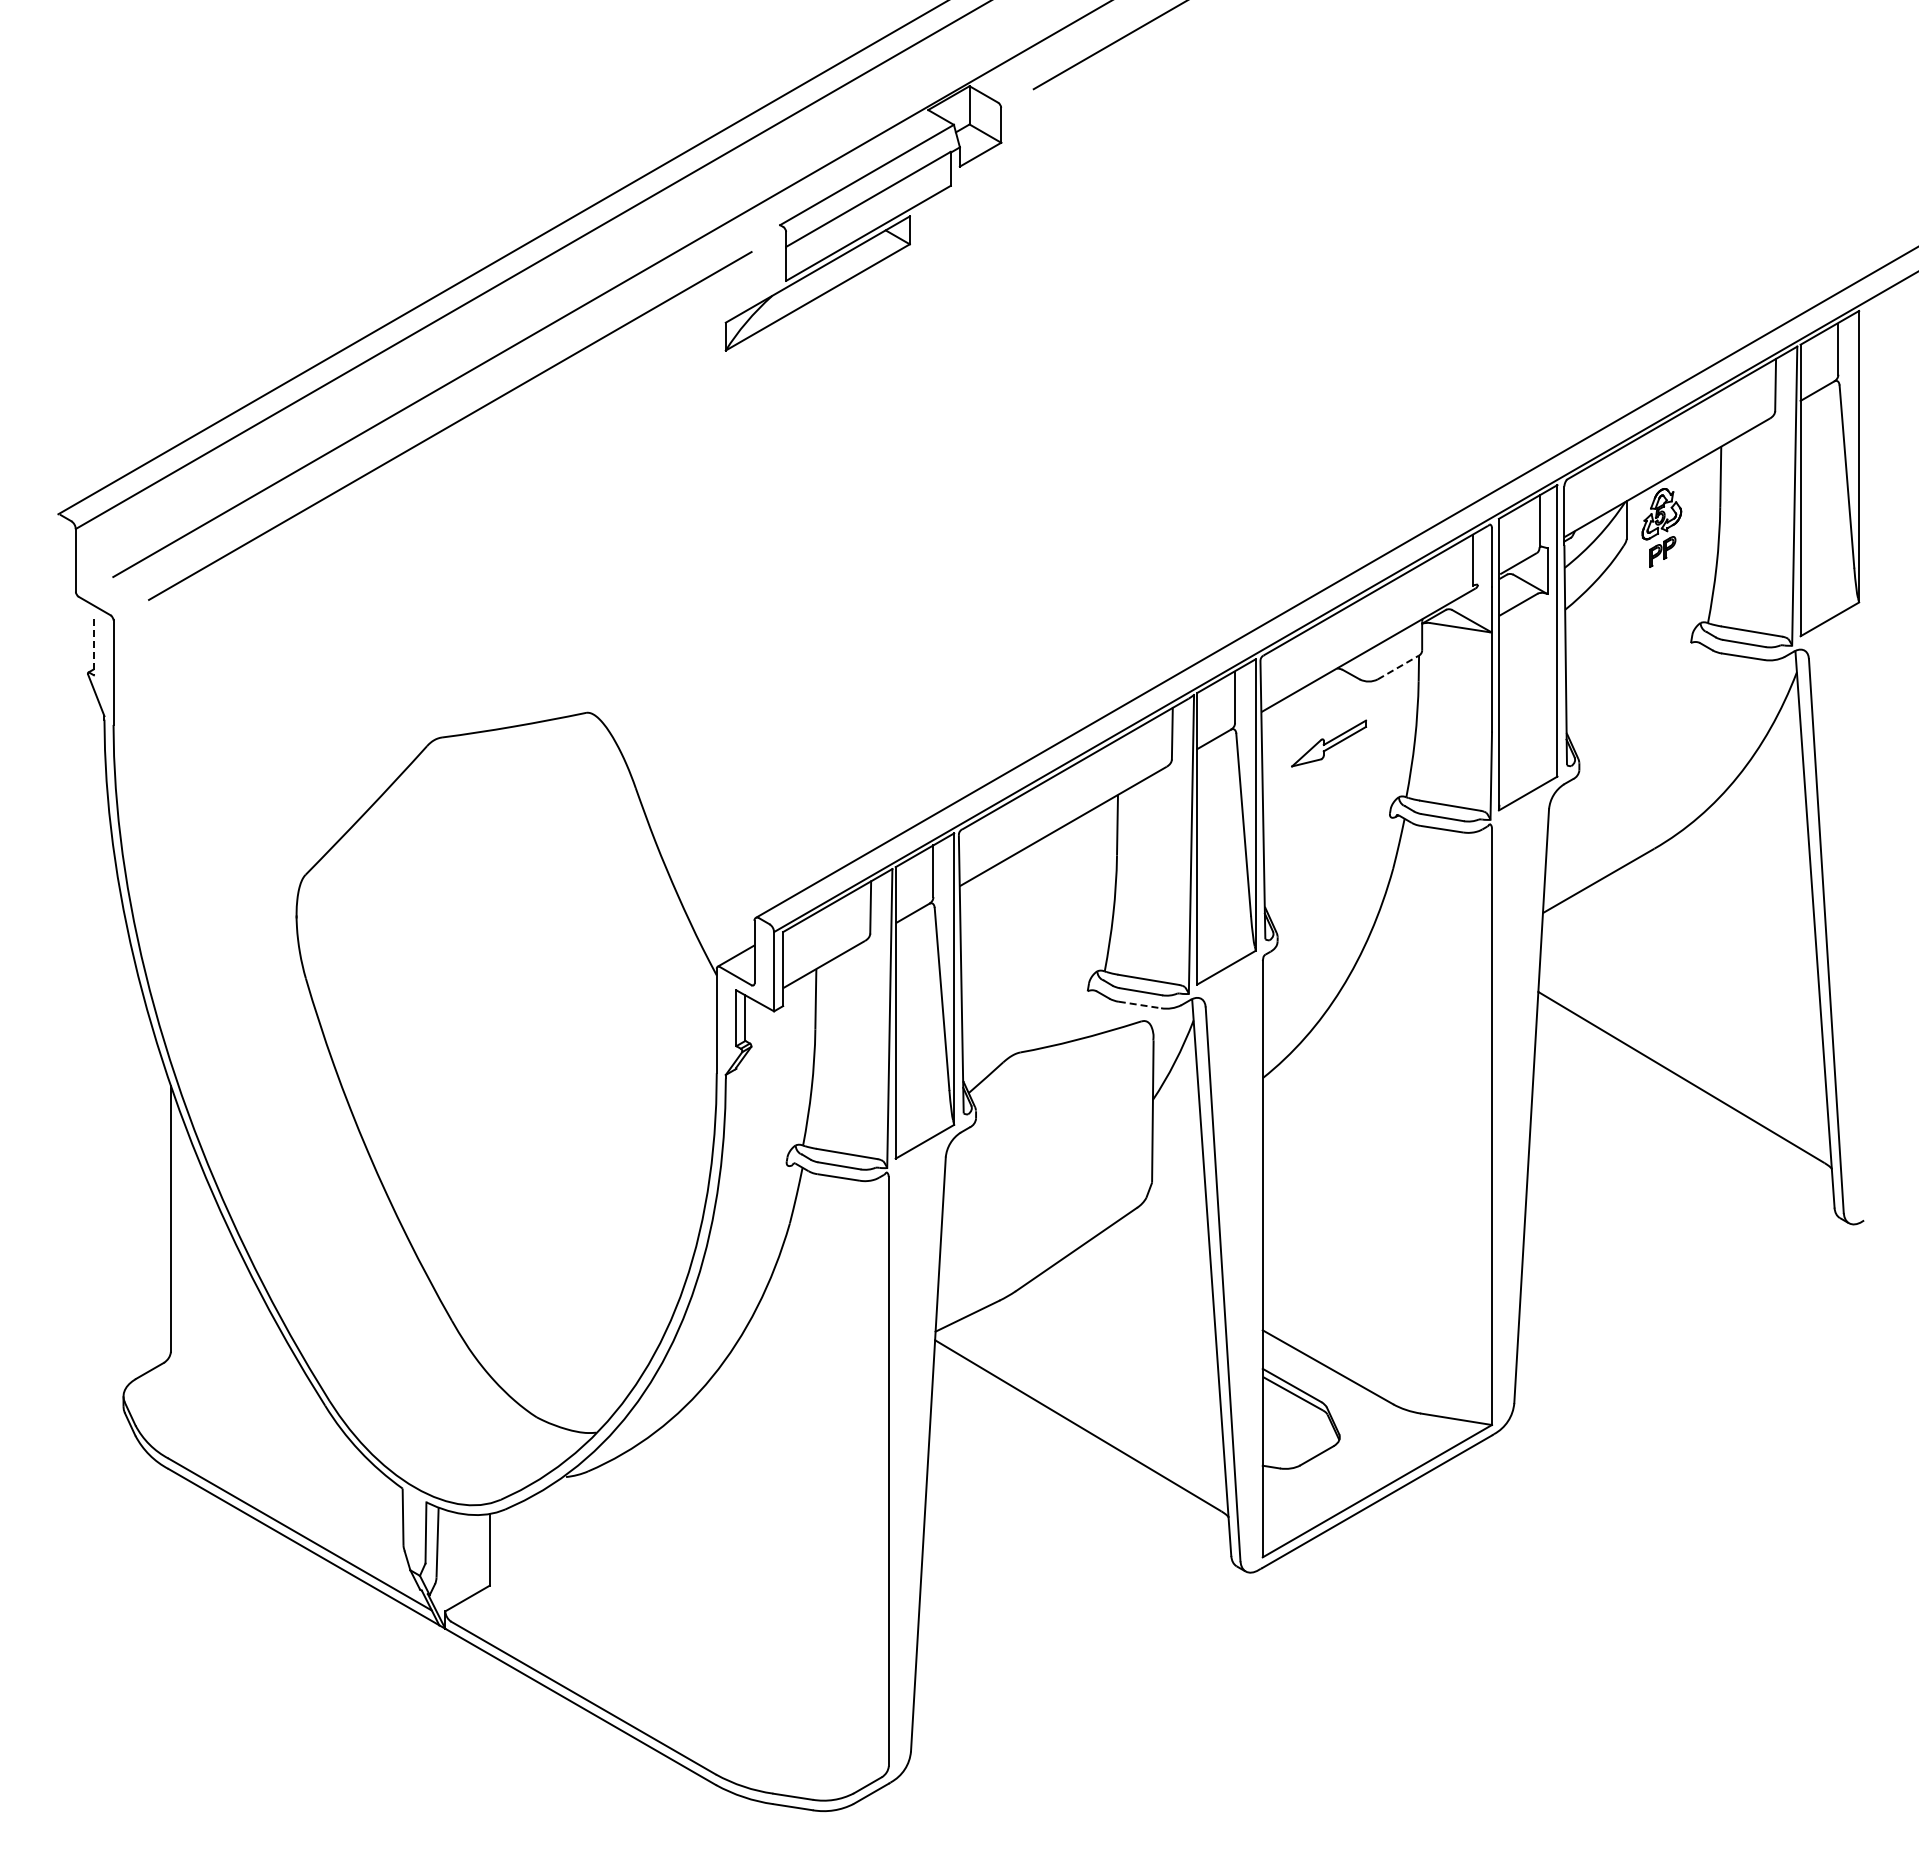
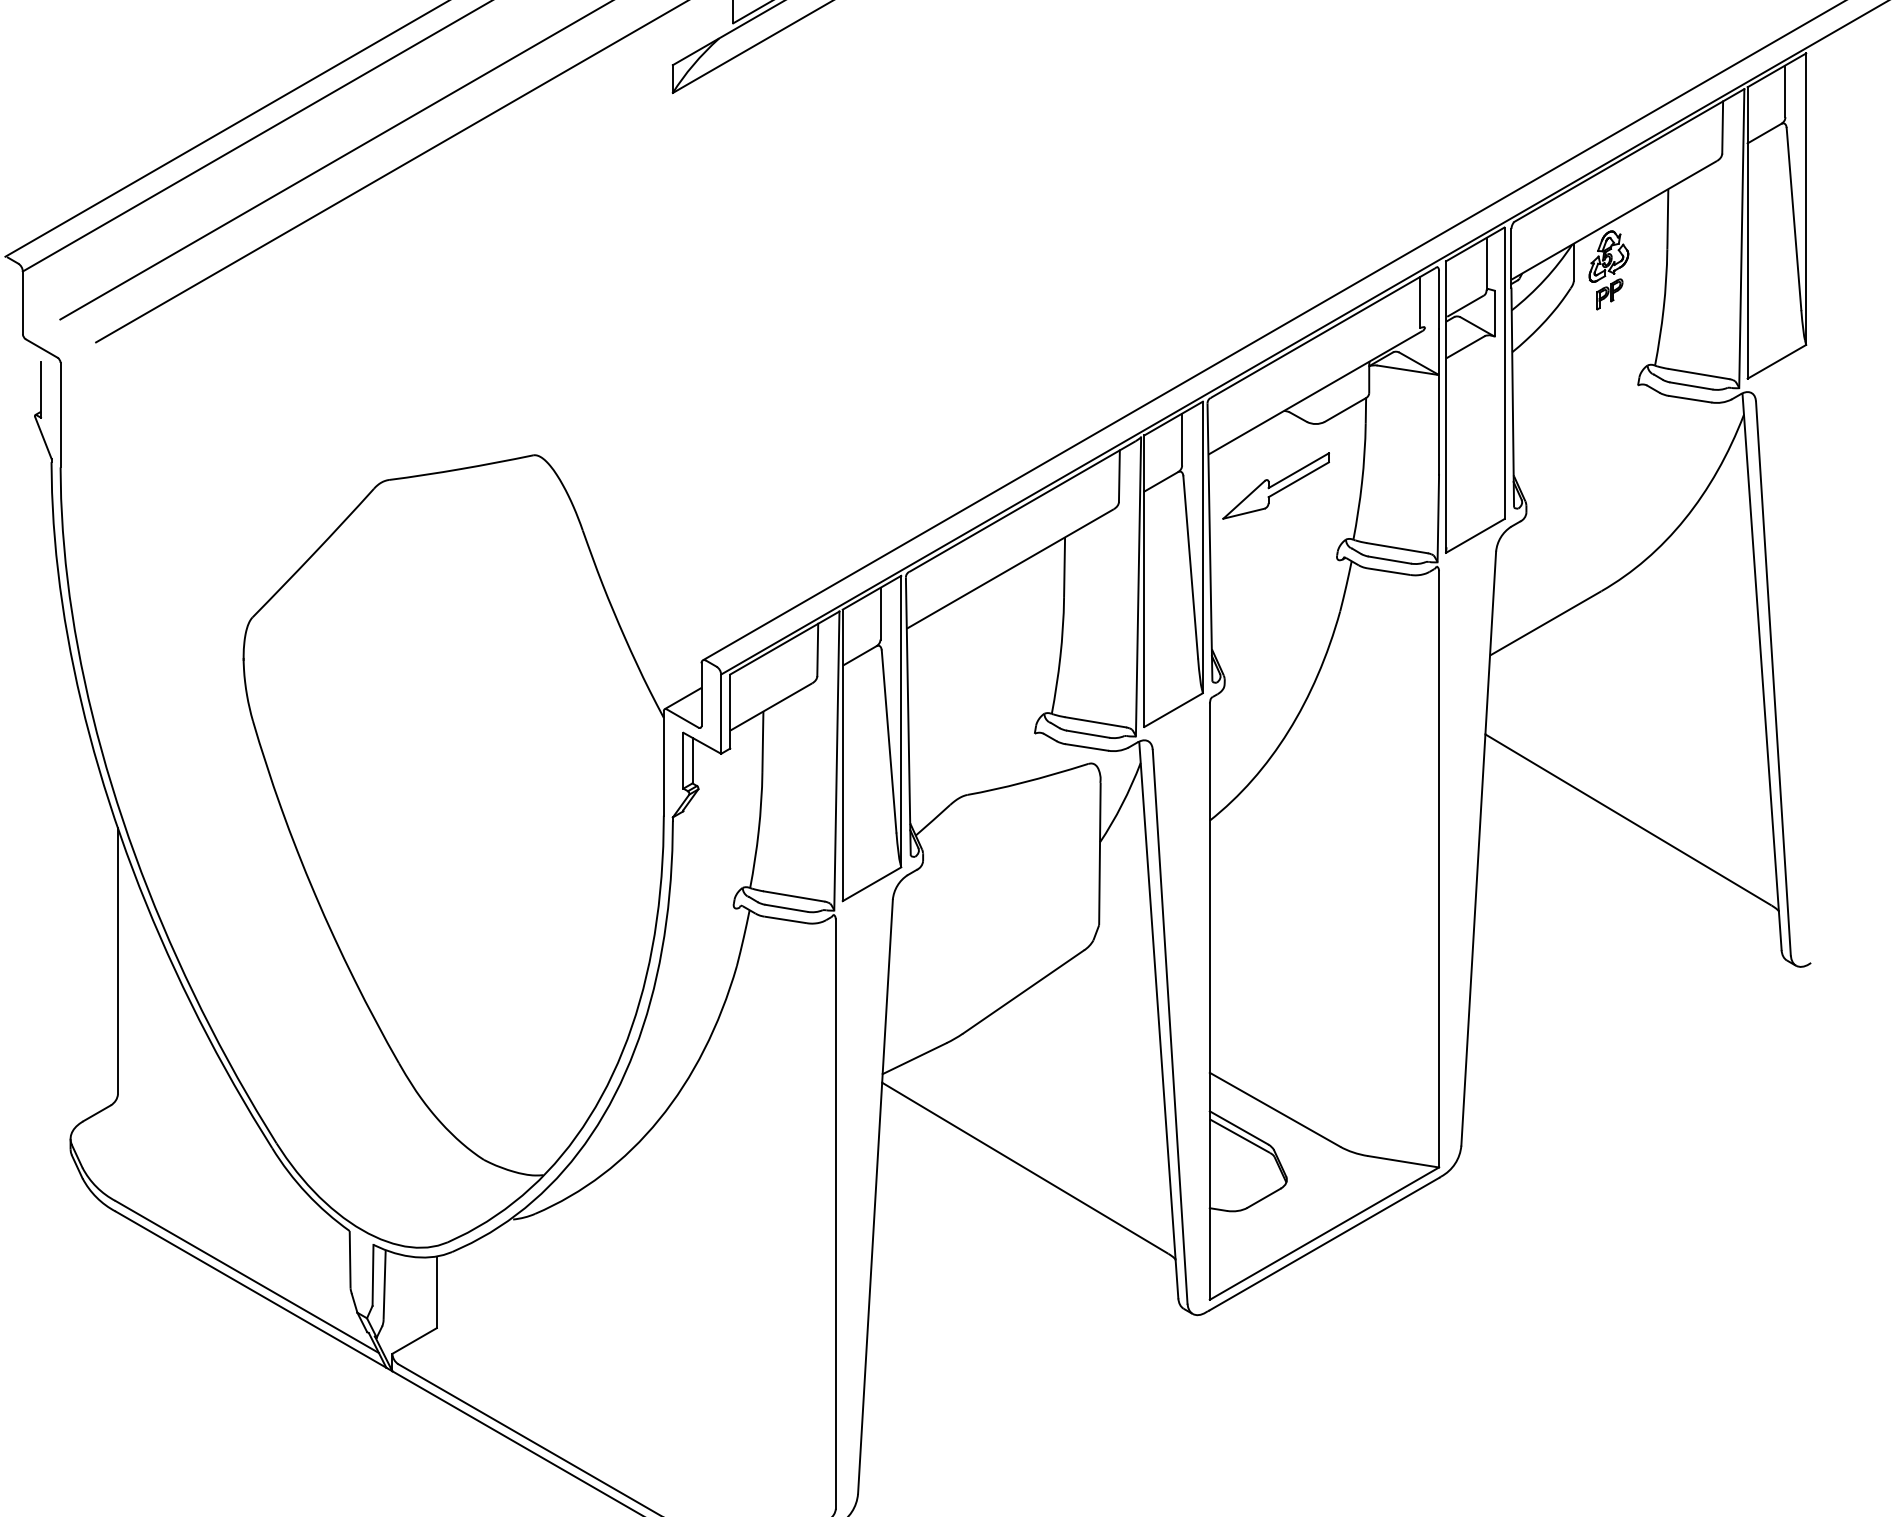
line: (93, 647) -> (40, 389), dashed -> solid
line: (1398, 667) -> (1345, 409), dashed -> solid
part: (1328, 743) -> (1275, 485), size x1.43
line: (1140, 1005) -> (1087, 747), dashed -> solid

